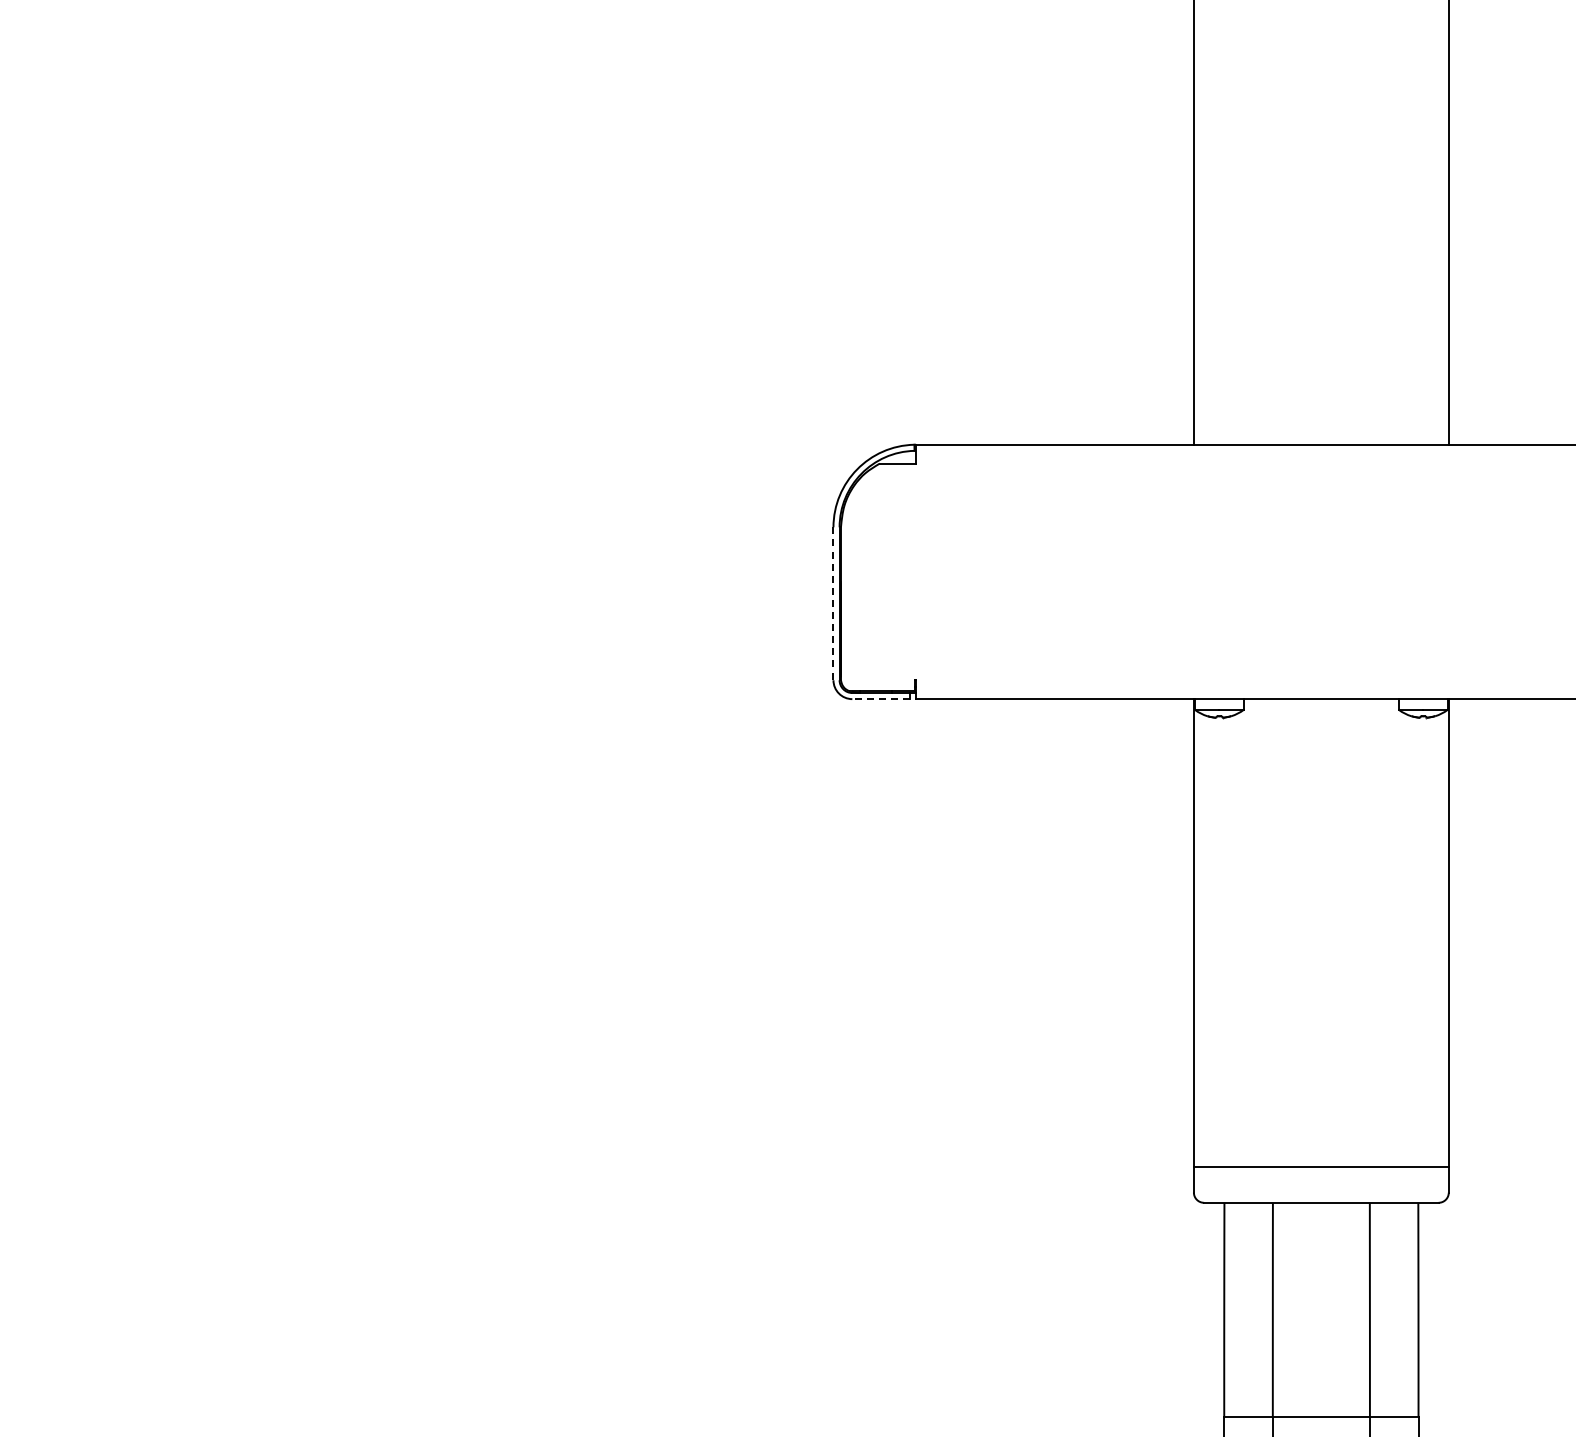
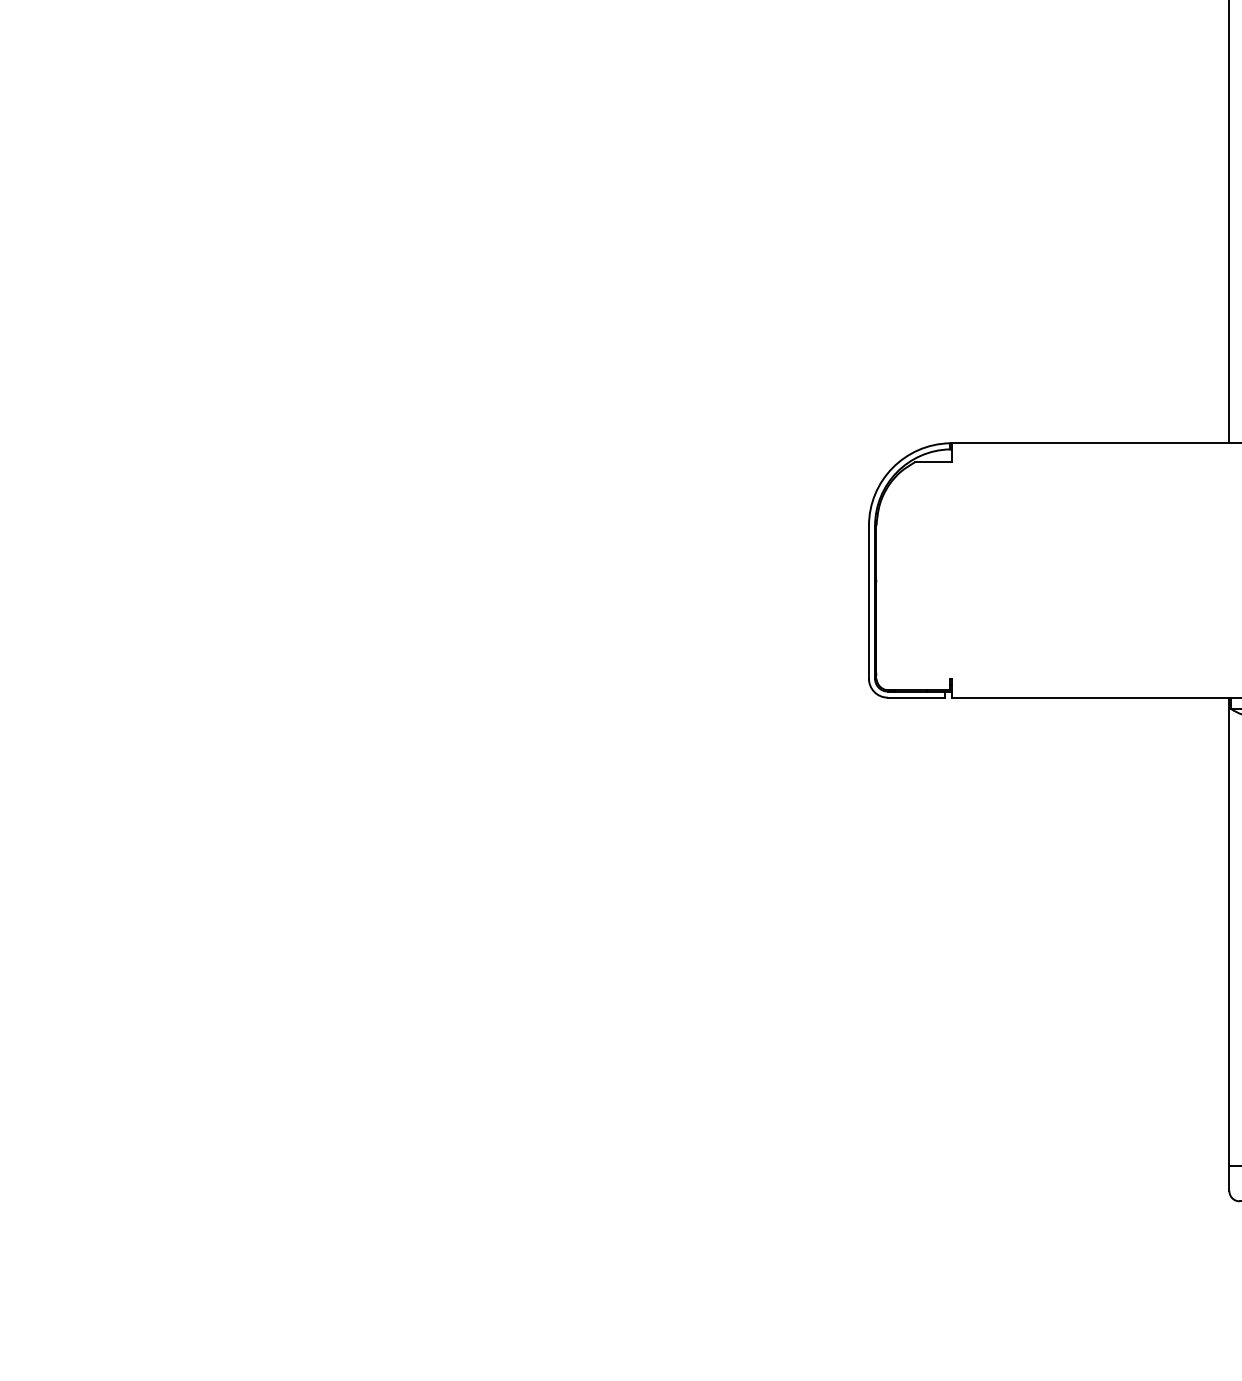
line: (833, 604) -> (868, 603), dashed -> solid
line: (881, 699) -> (916, 698), dashed -> solid

